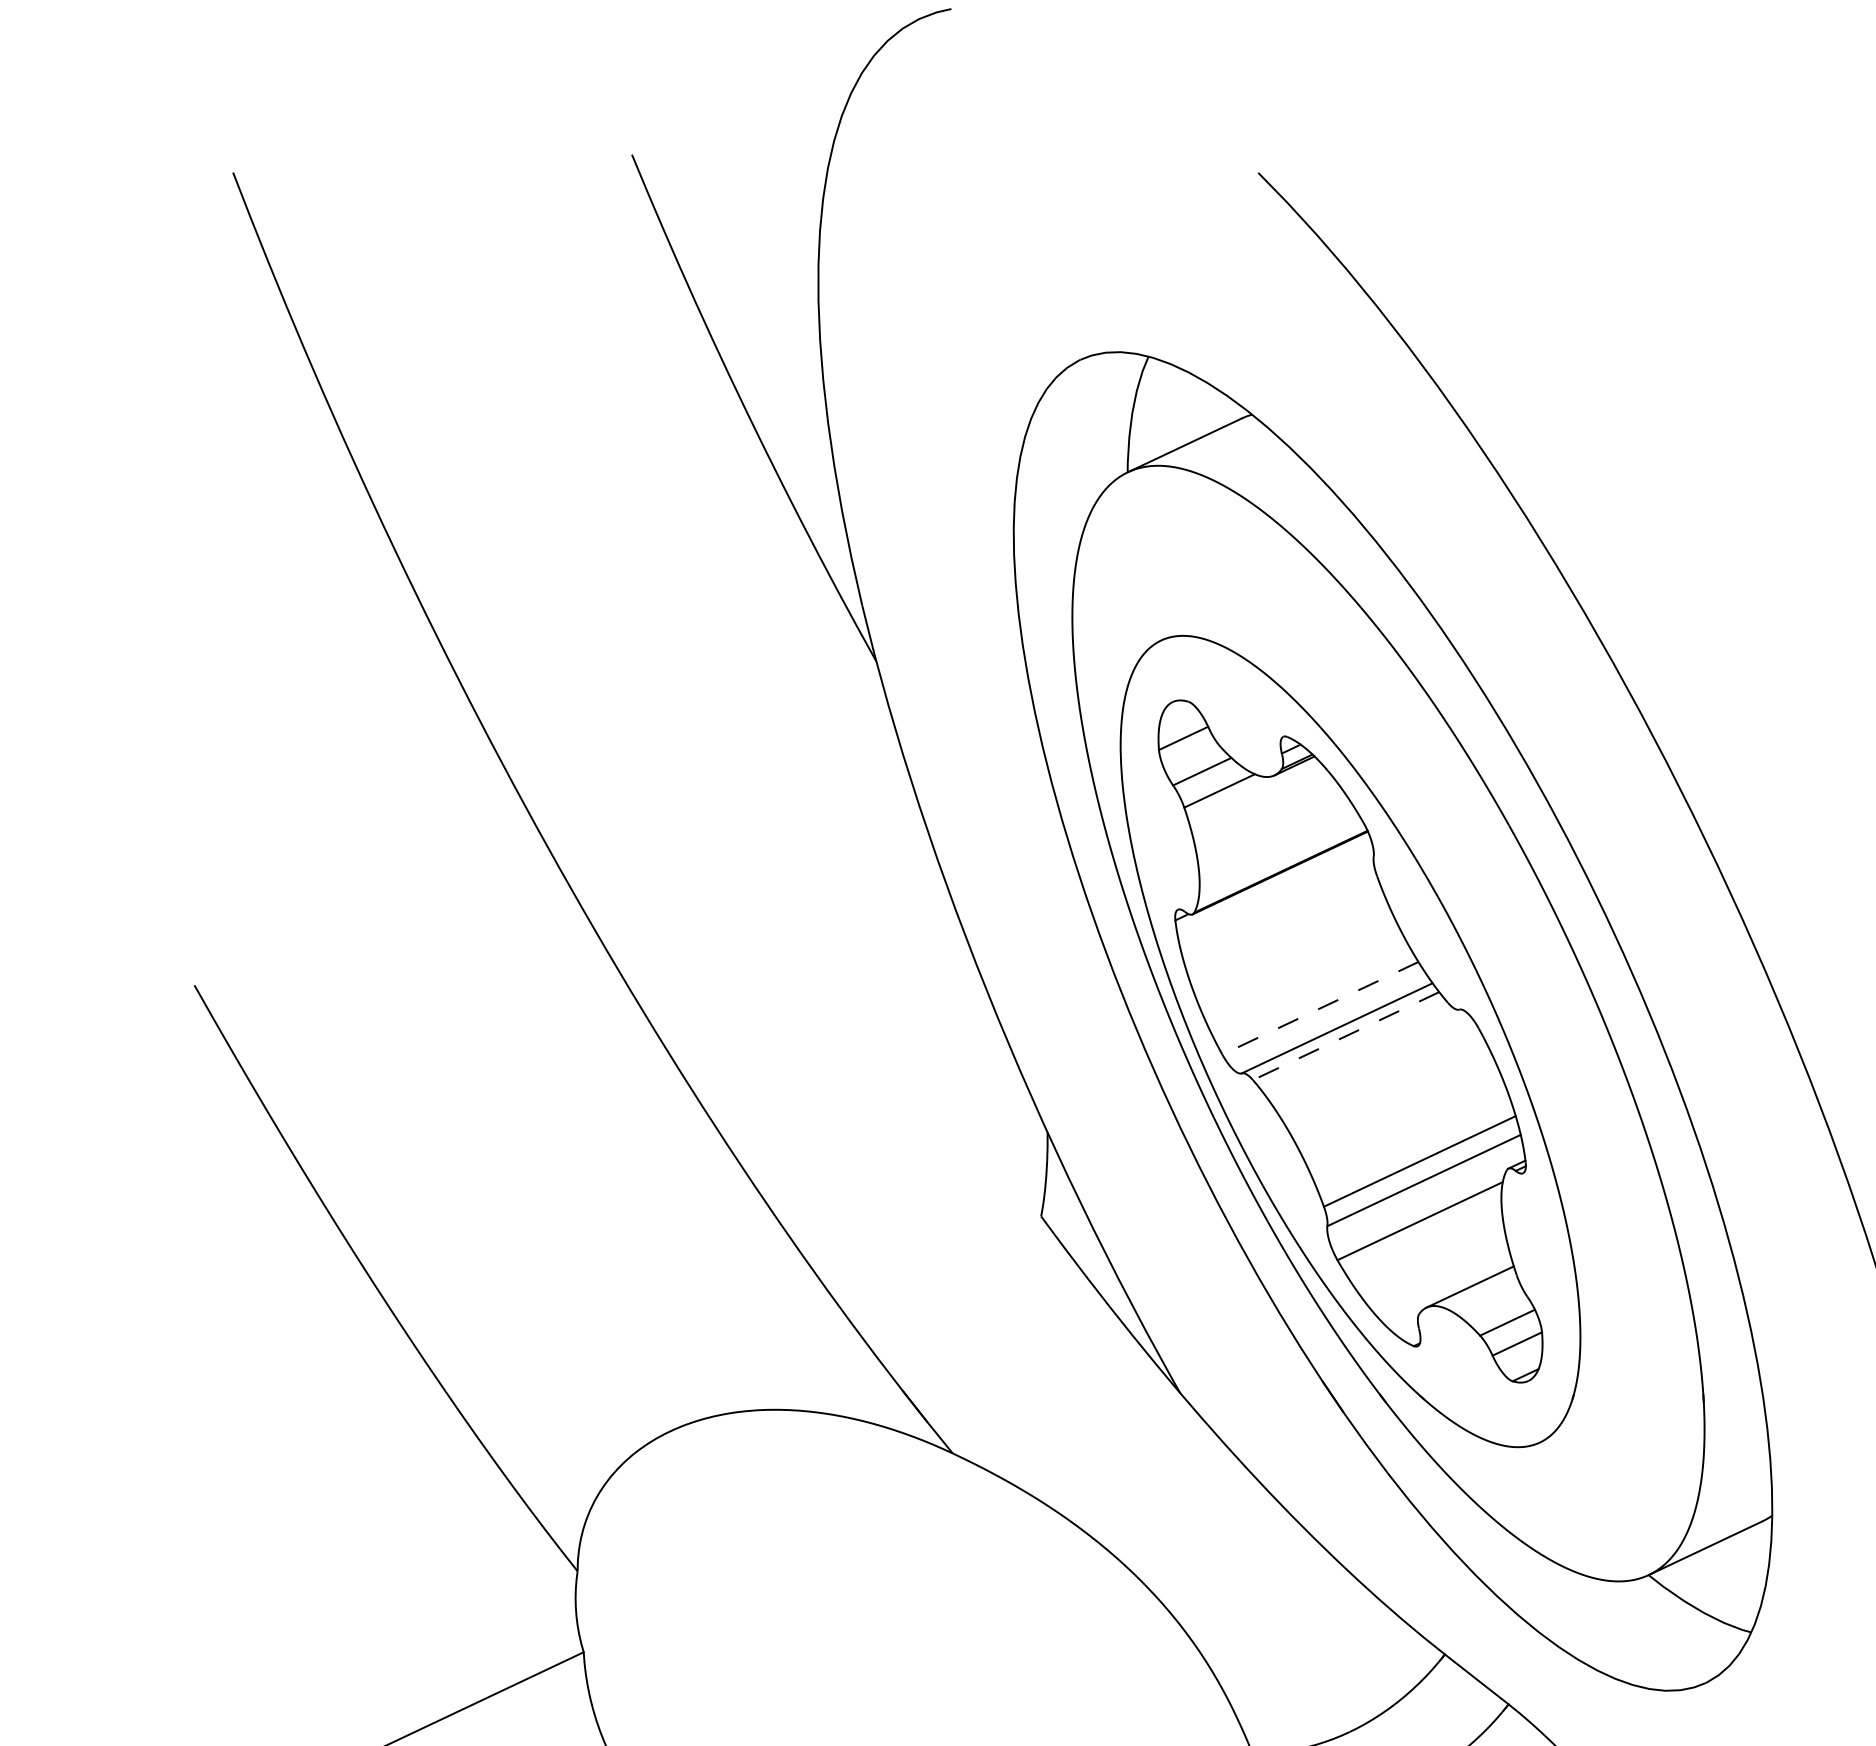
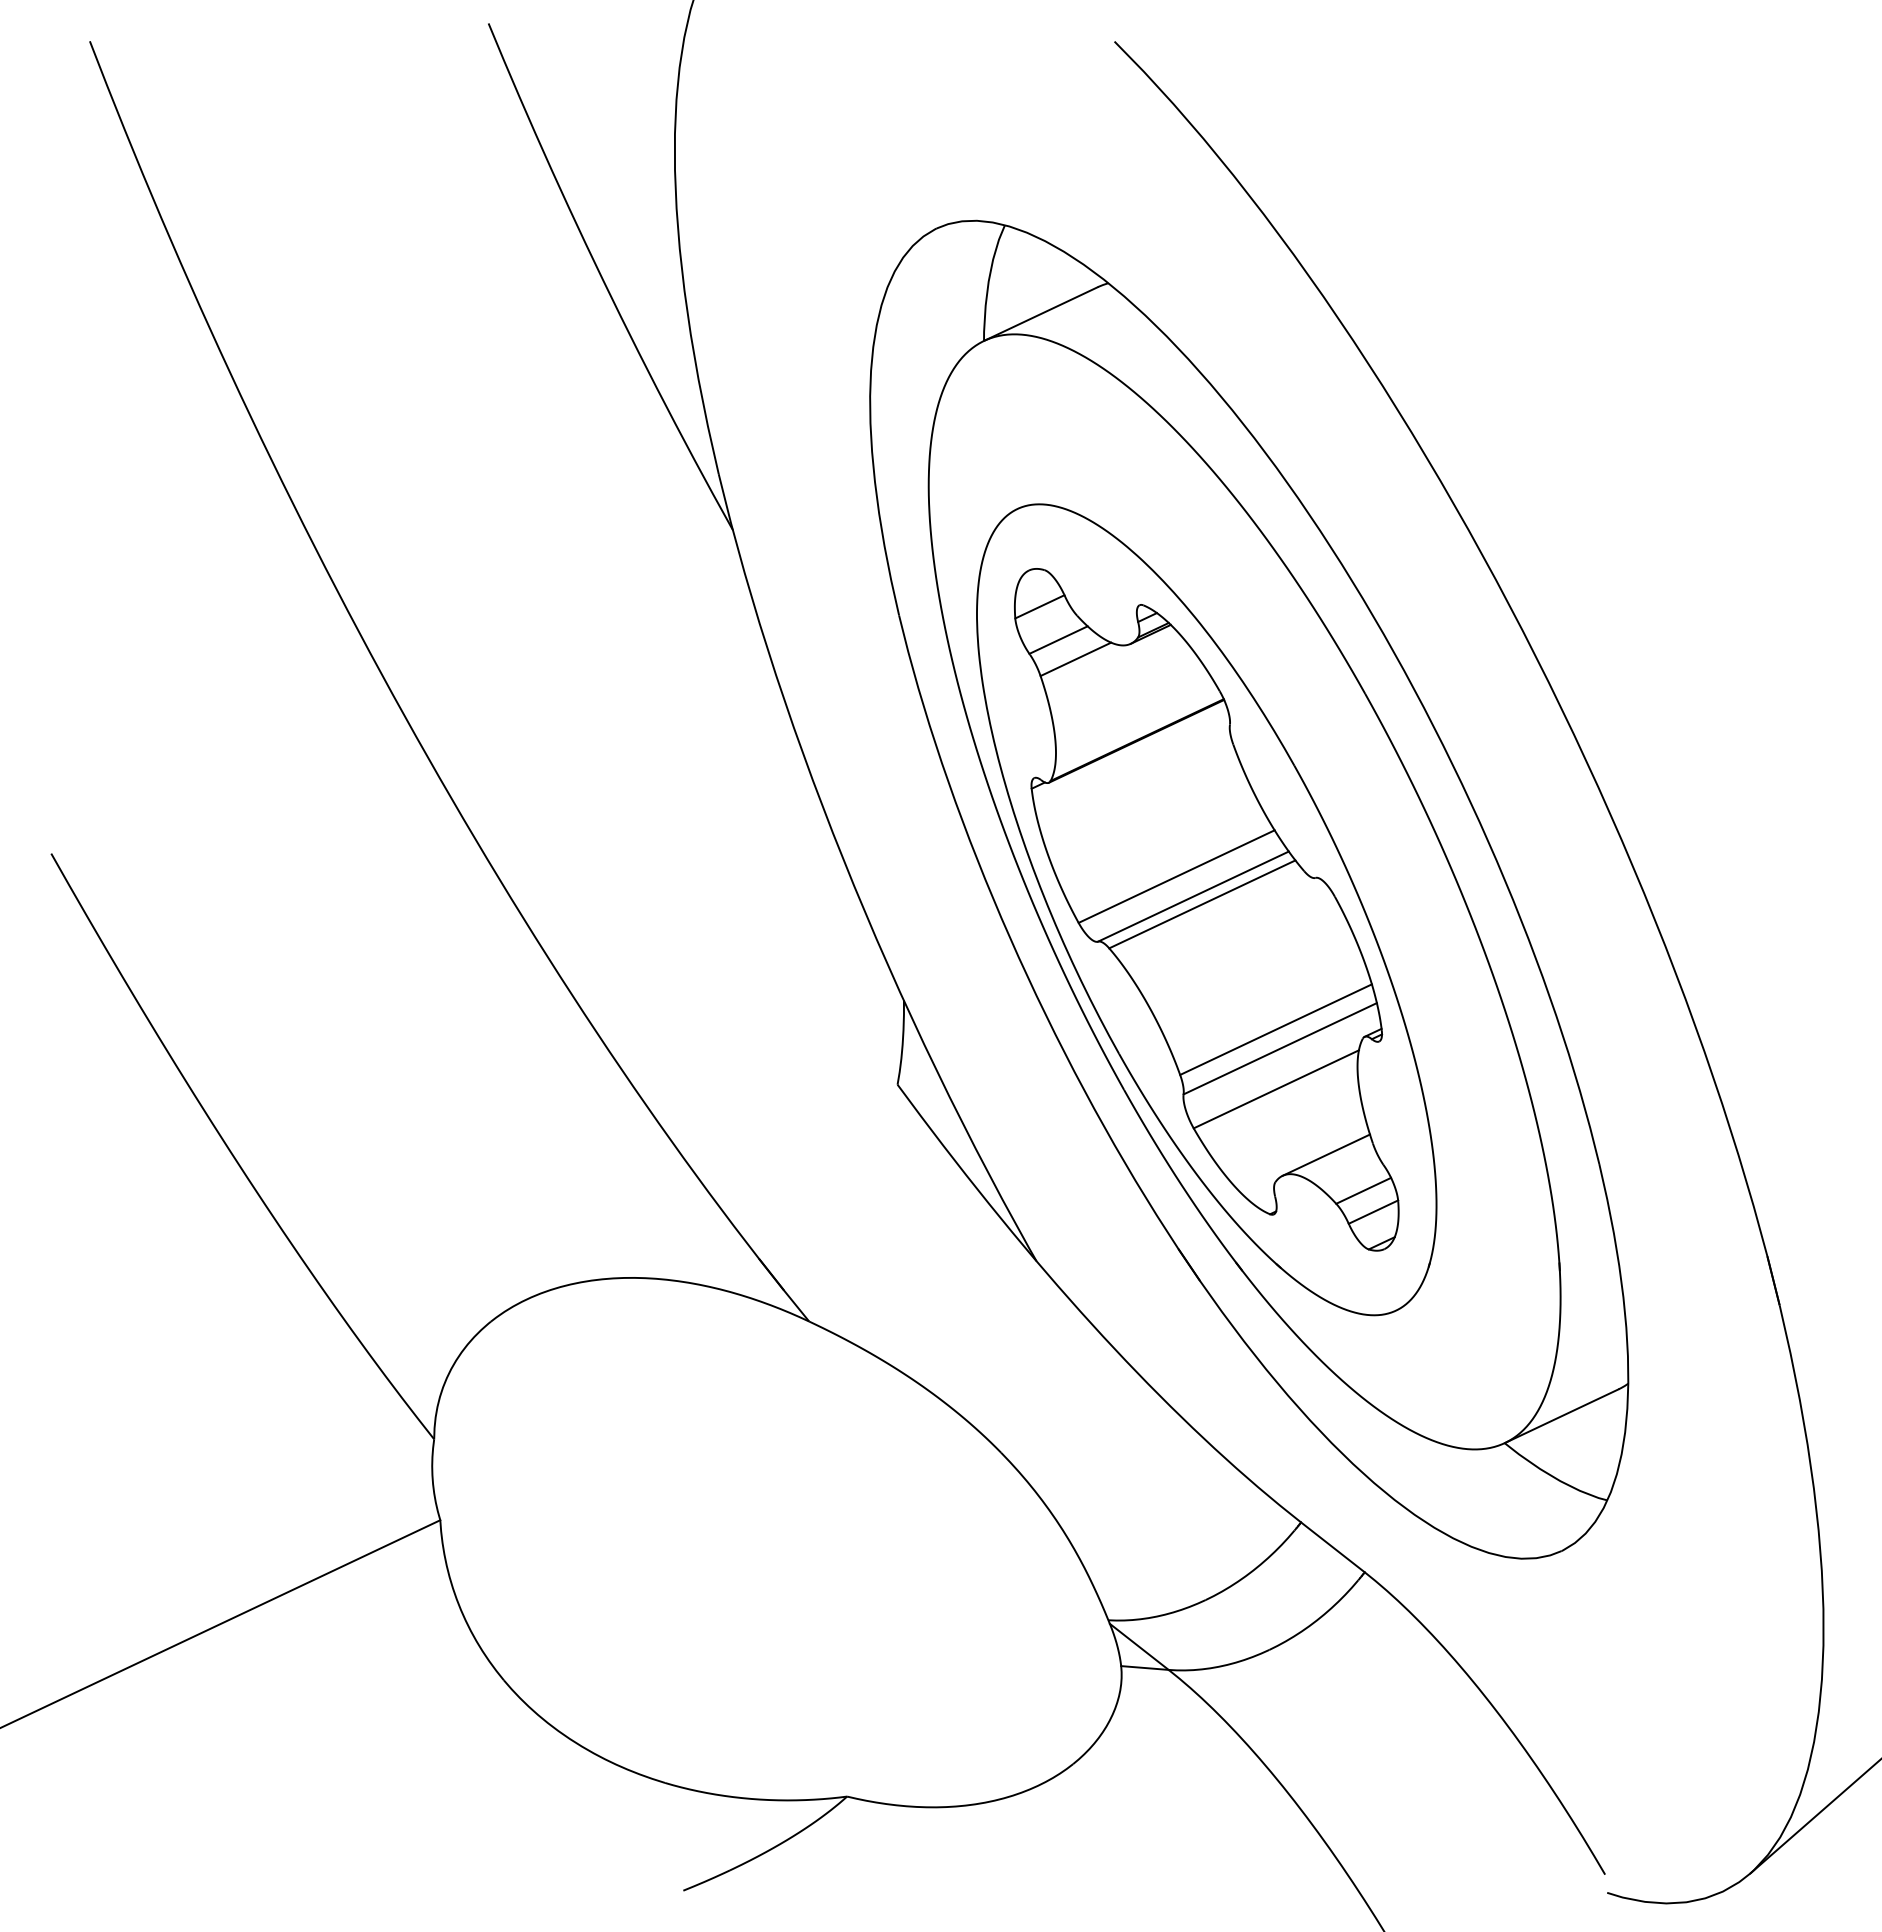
line: (1320, 1008) -> (1176, 876), dashed -> solid
line: (1346, 1036) -> (1202, 904), dashed -> solid

